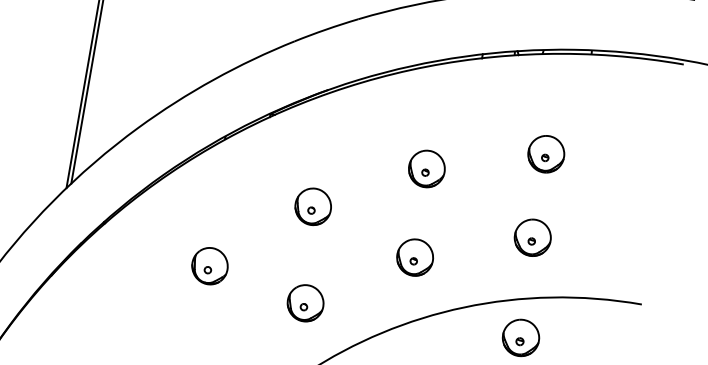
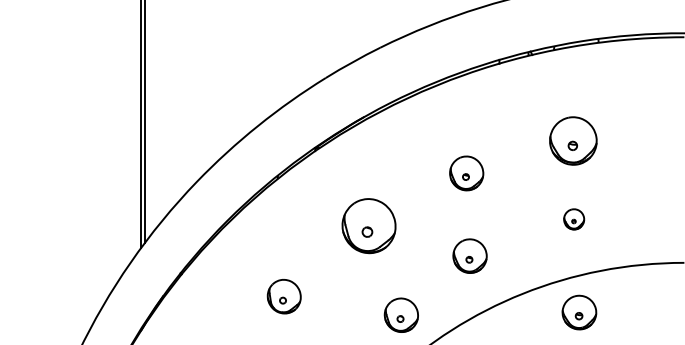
part: (545, 153) -> (572, 140), size x1.4
part: (312, 206) -> (368, 225), size x1.6
part: (531, 237) -> (573, 219), size x0.6
part: (304, 302) -> (400, 314), moved

